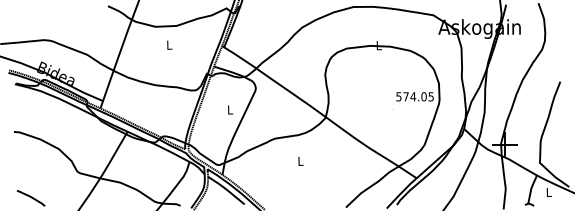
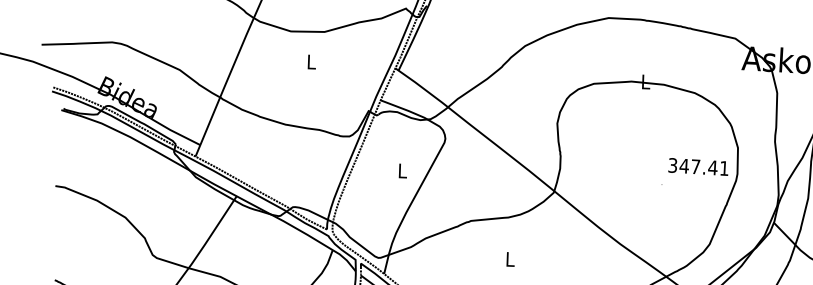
text: (414, 96) -> (697, 166), 574.05 -> 347.41

